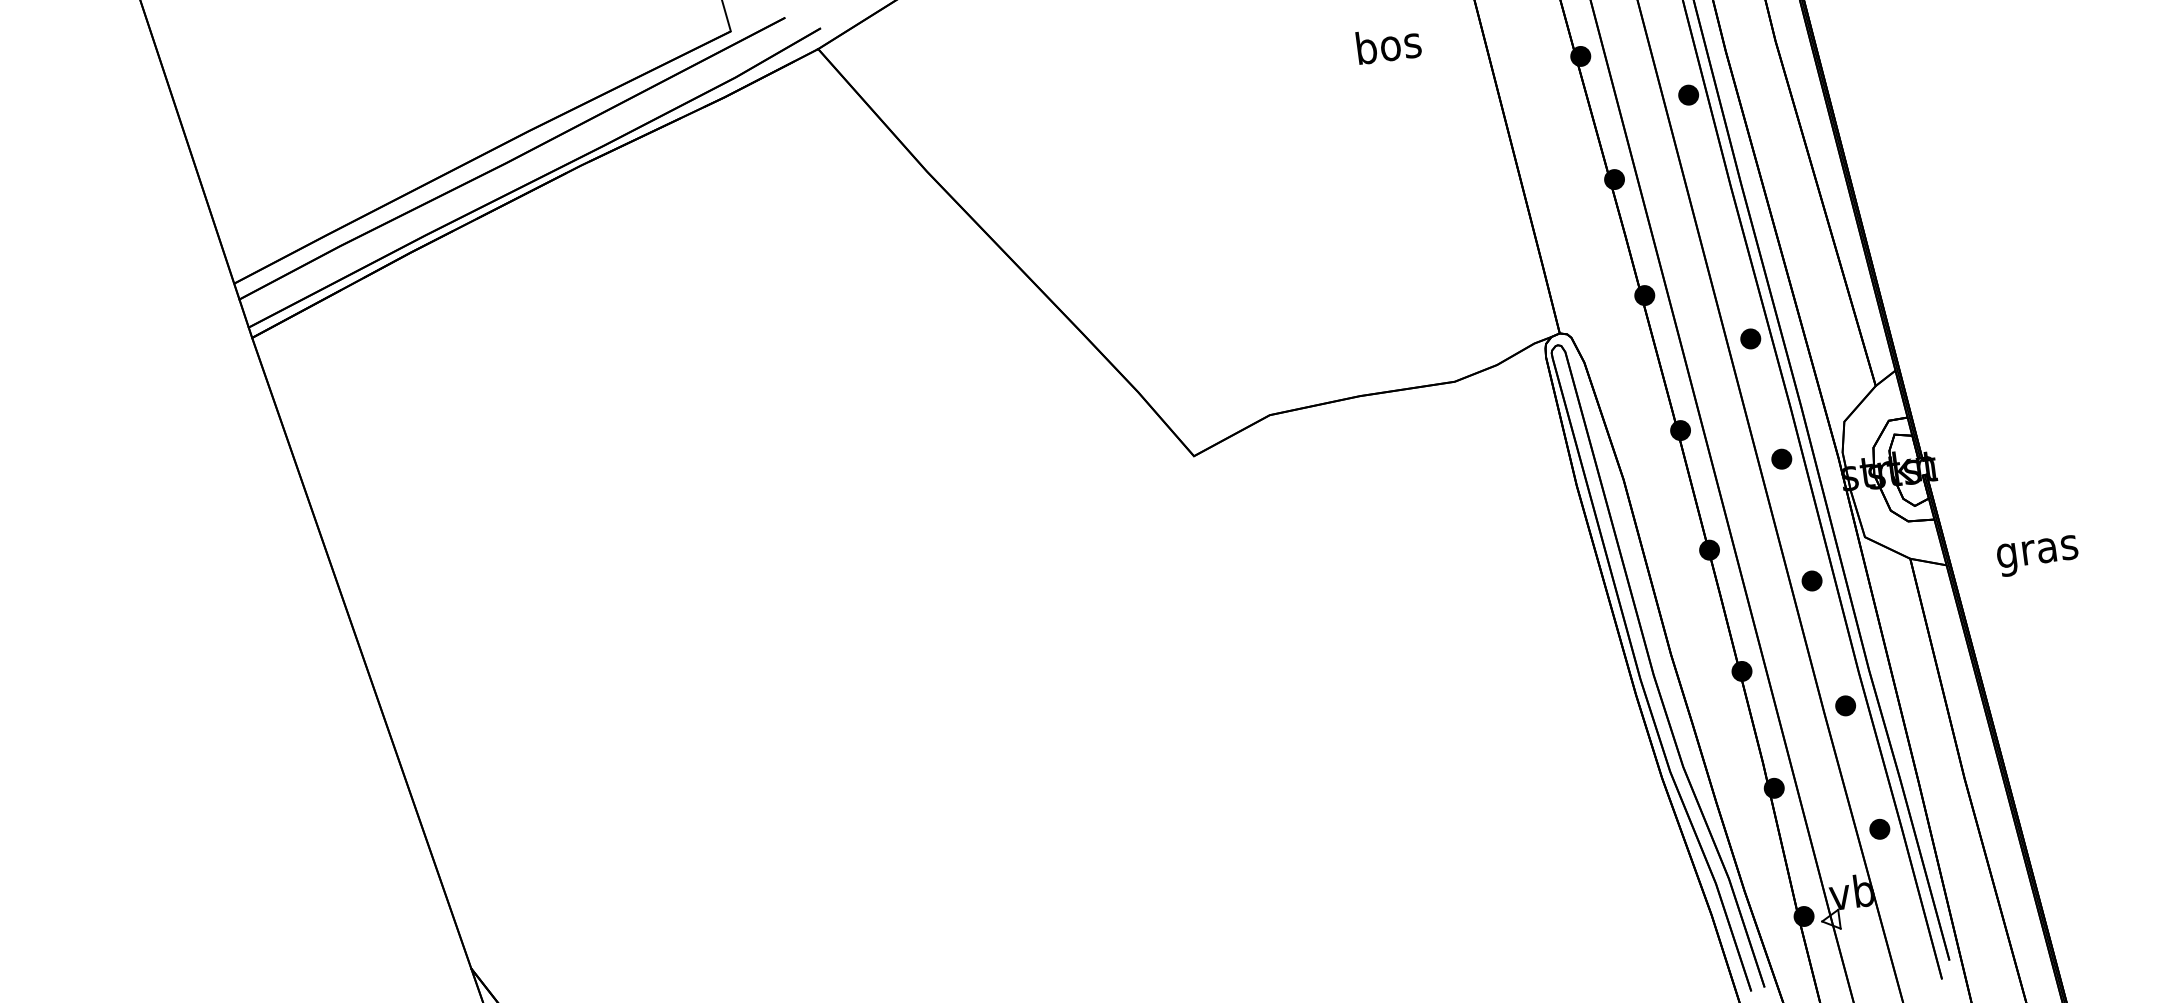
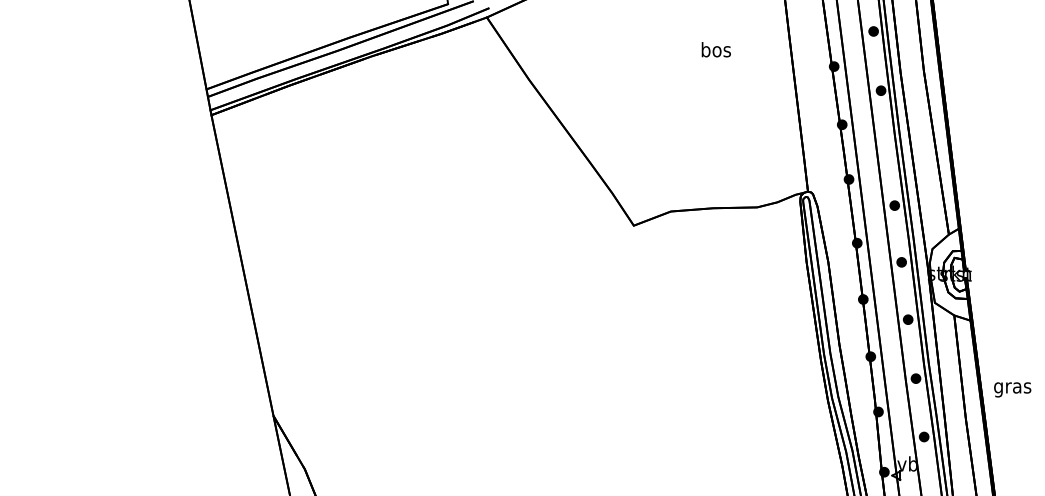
text: (1386, 44) -> (715, 49), moved
text: (2037, 555) -> (1012, 389), moved

